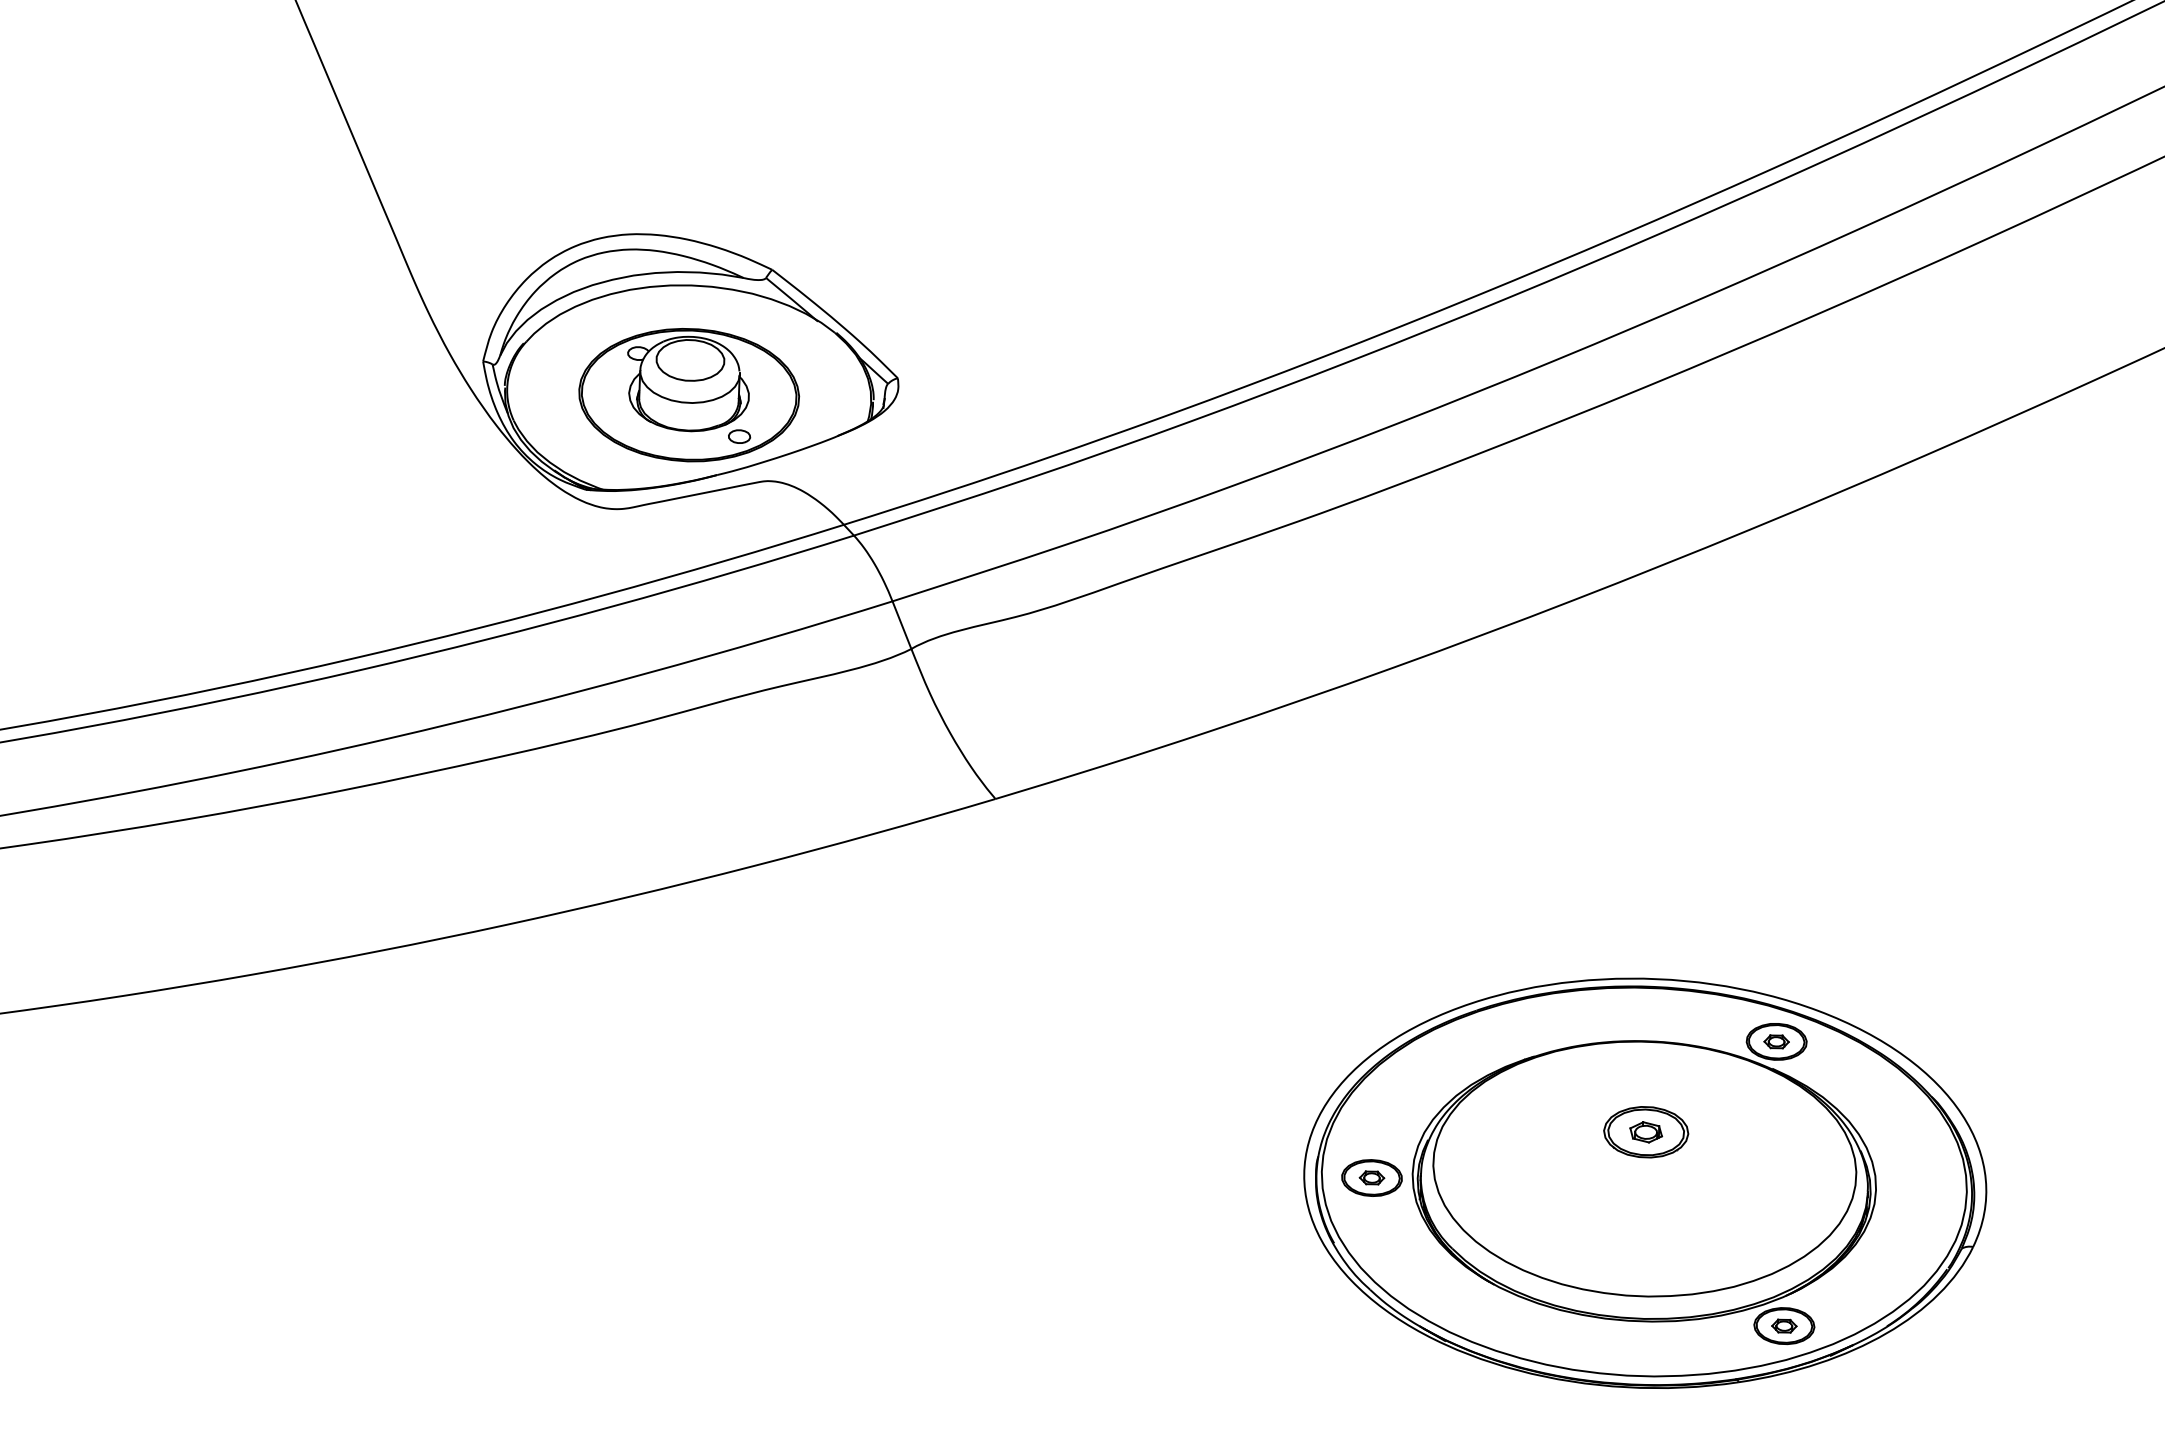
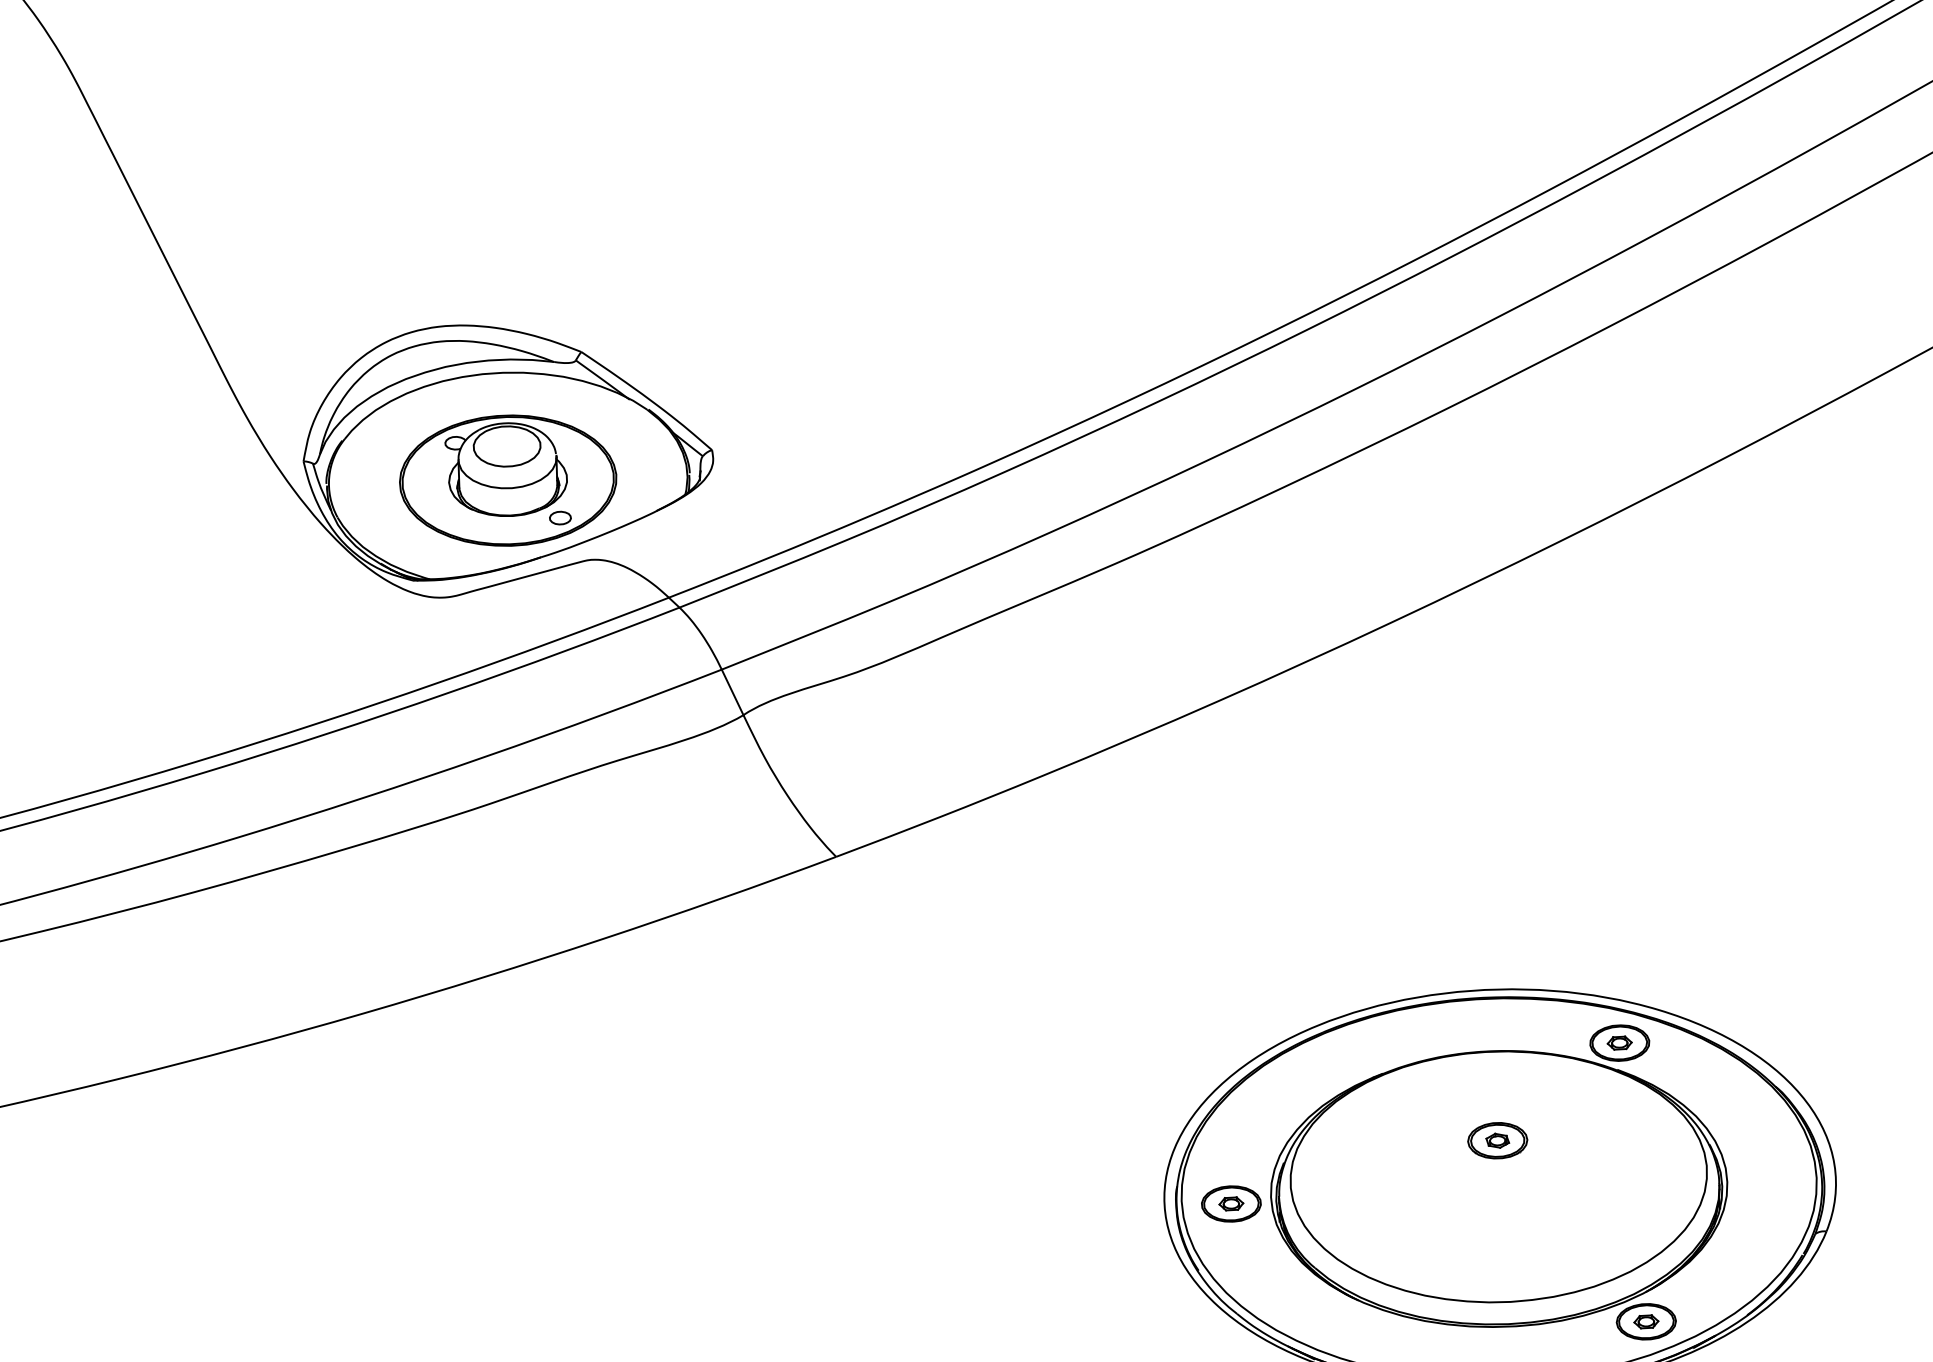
part: (1646, 1132) -> (1497, 1140), size x0.71

